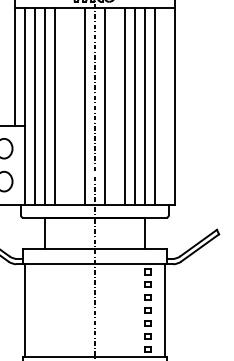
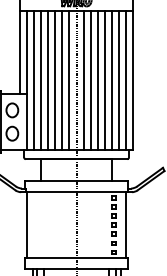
line: (65, 105) -> (55, 79), added
line: (75, 105) -> (62, 79), added
line: (114, 105) -> (90, 79), added
line: (165, 105) -> (126, 79), added

